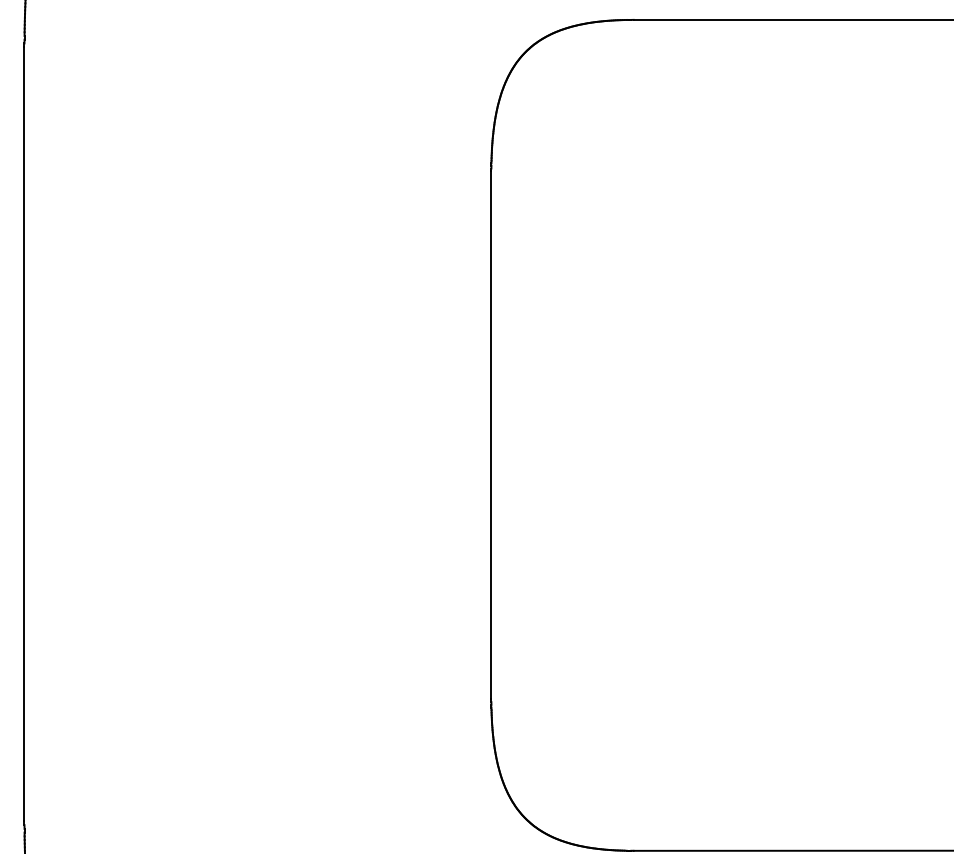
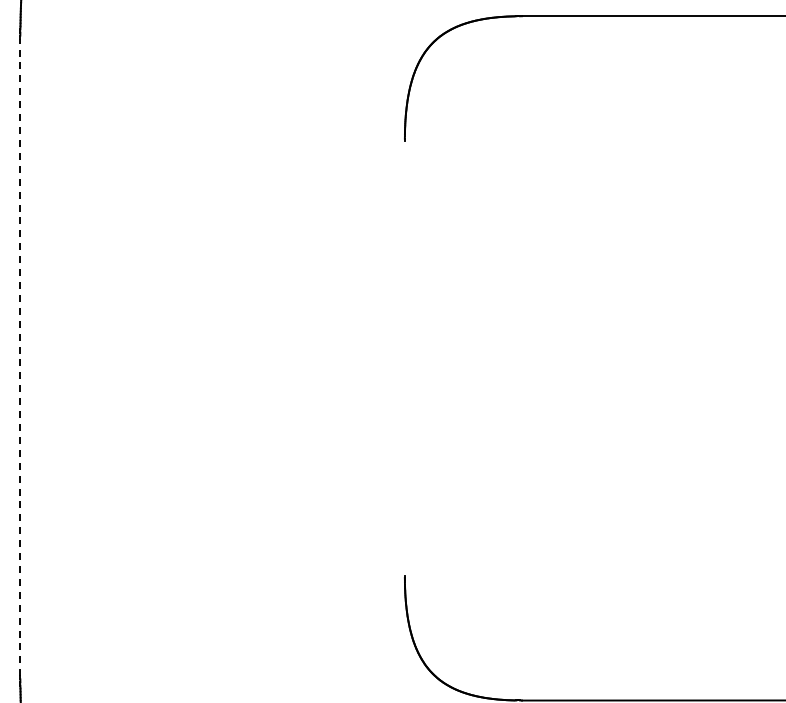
line: (24, 434) -> (20, 357), solid -> dashed
line: (490, 434) -> (404, 357), removed

